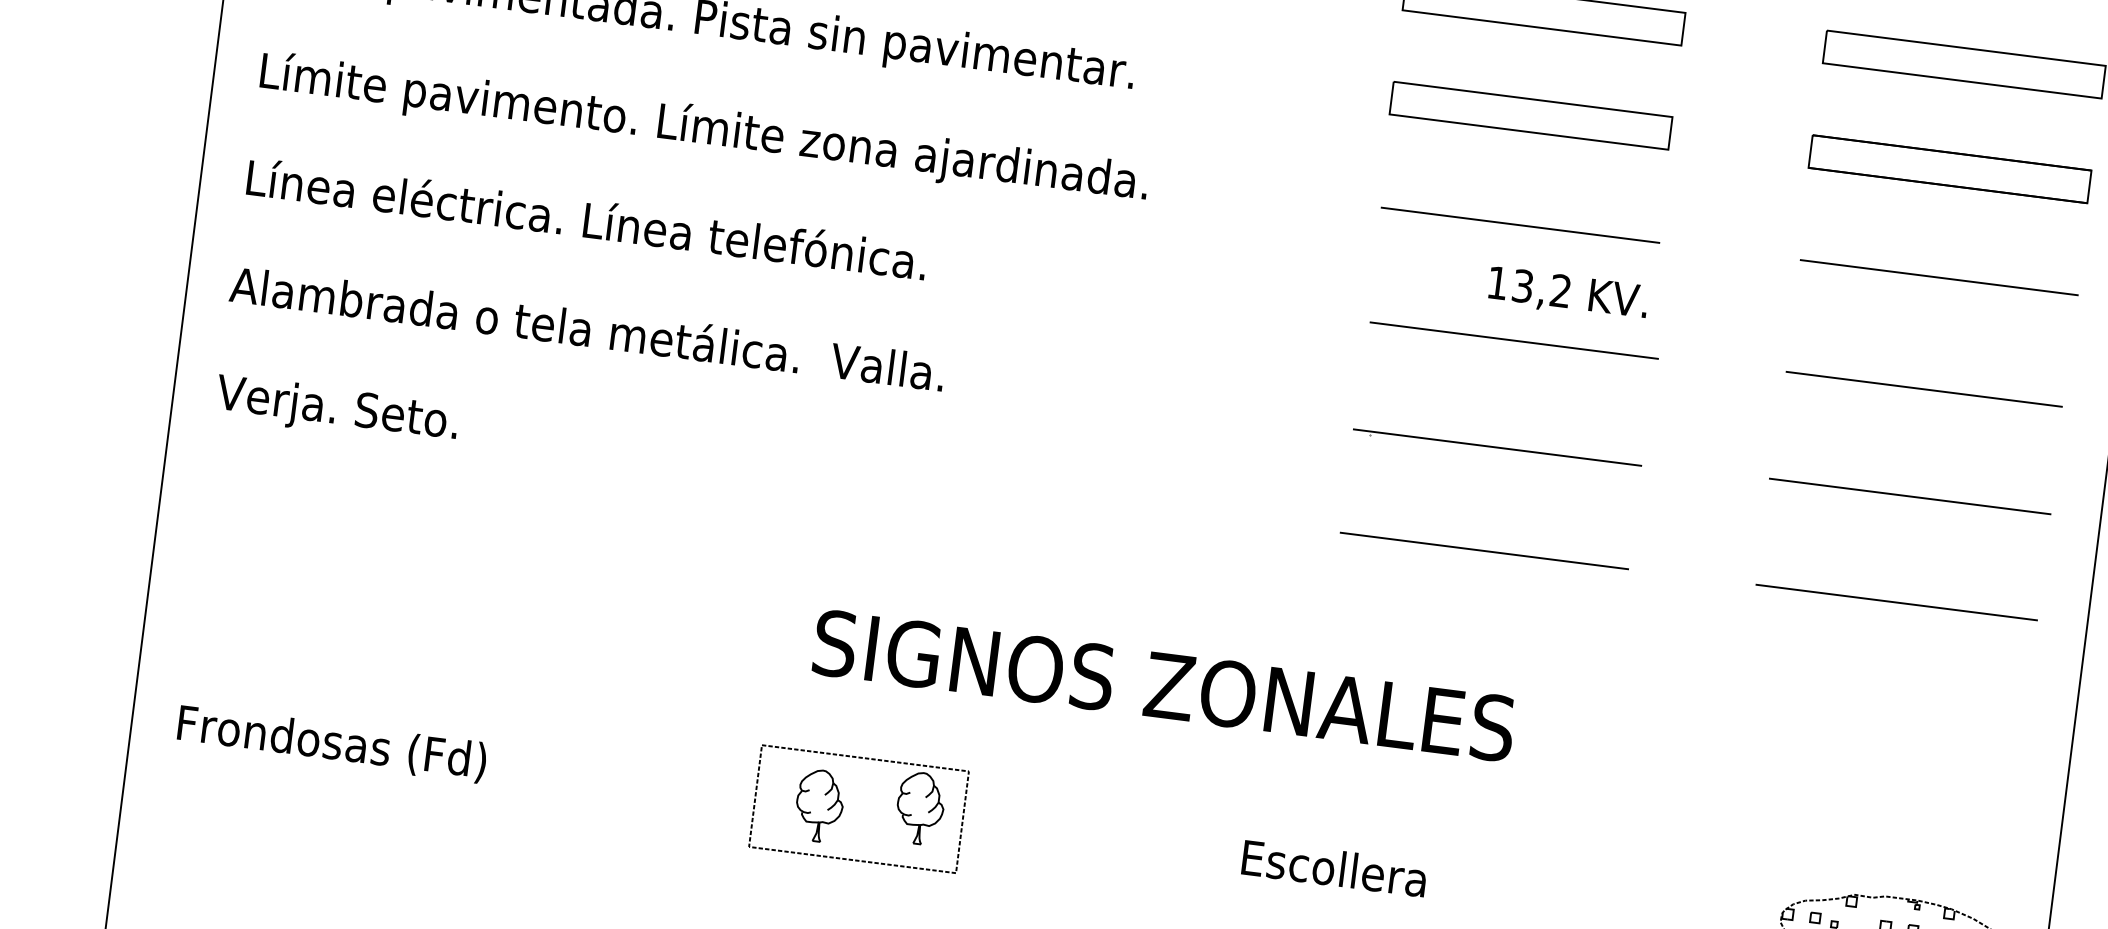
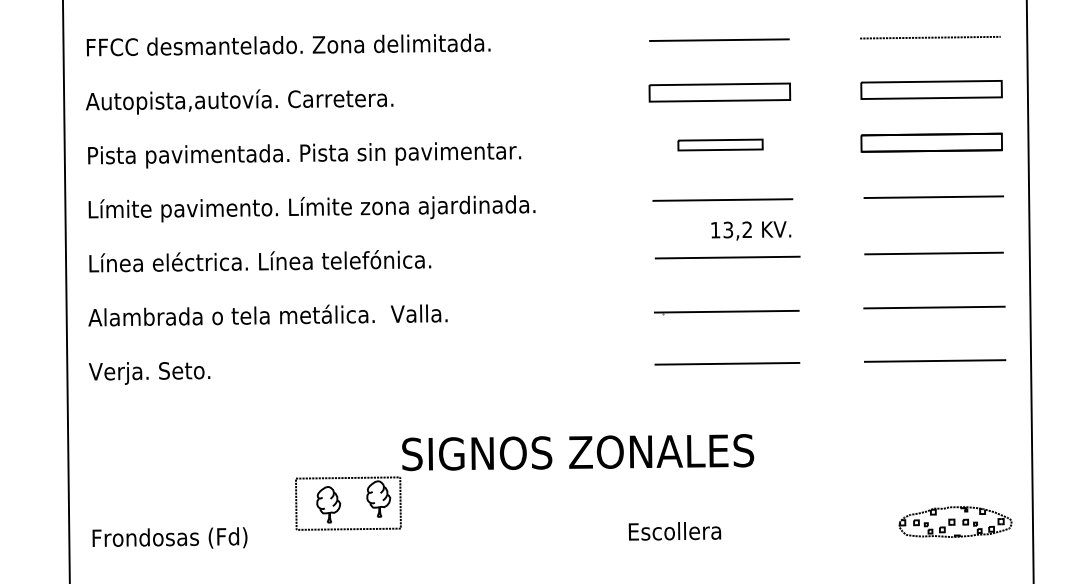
part: (1531, 114) -> (720, 144), size x0.6
part: (845, 807) -> (341, 503), moved

